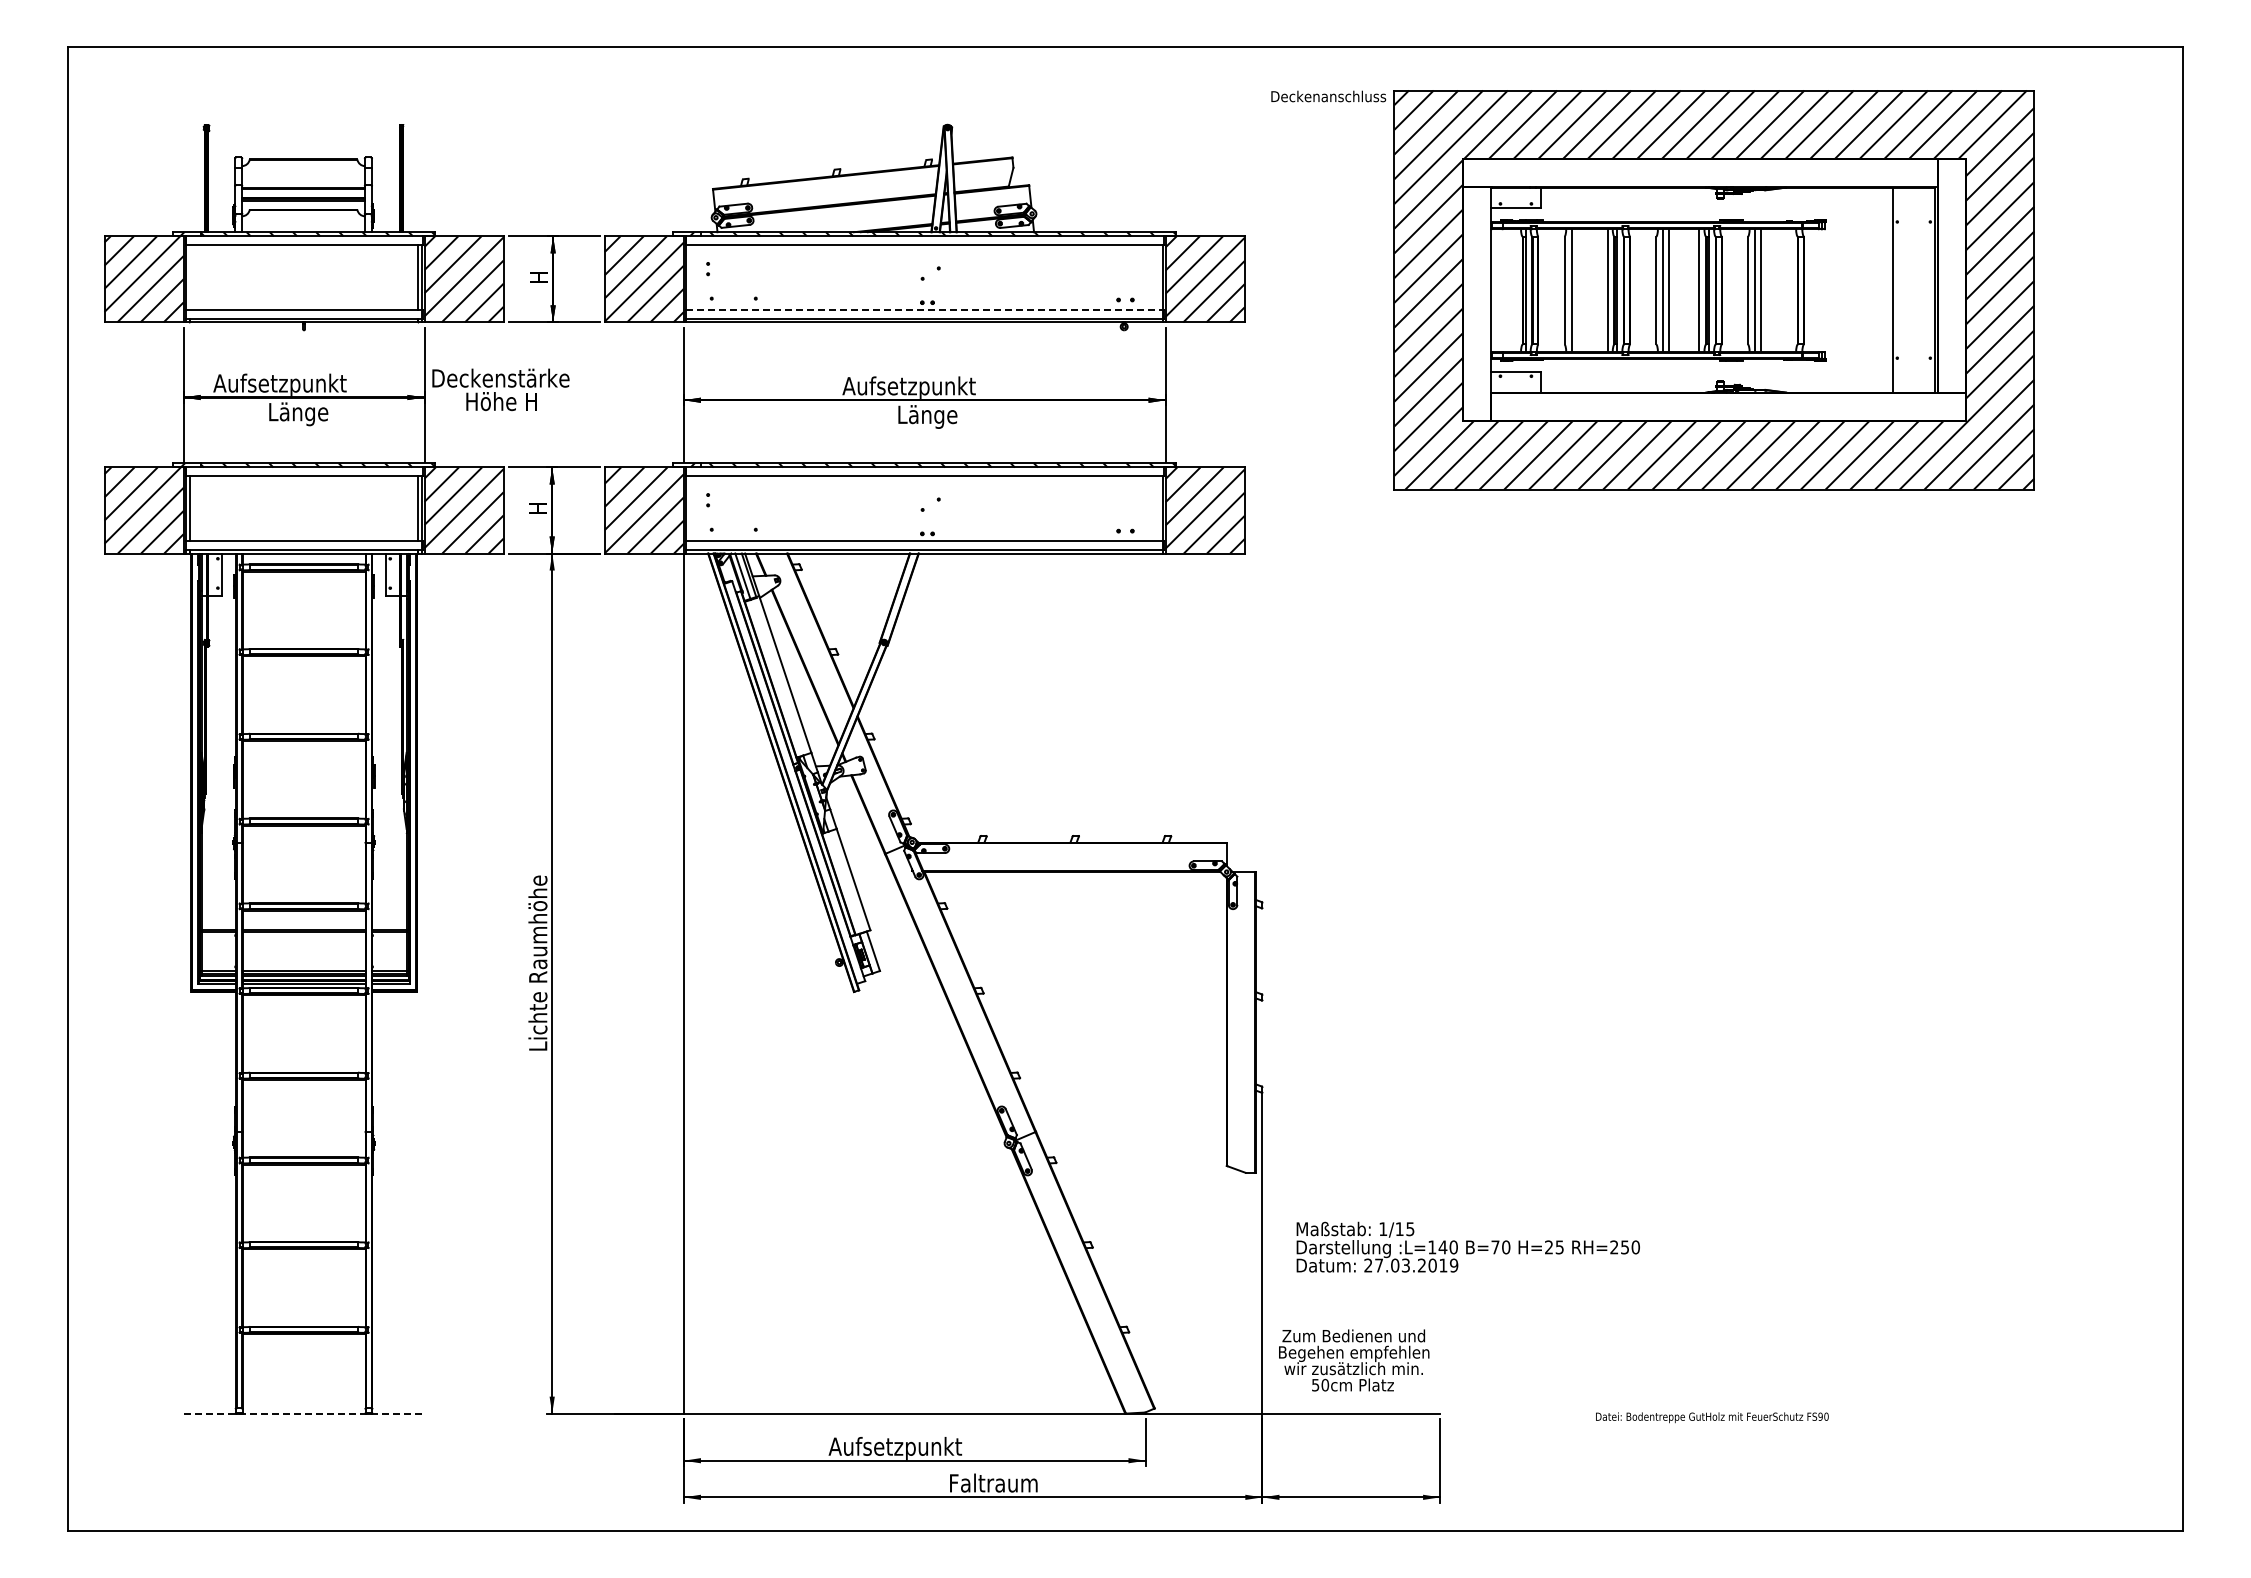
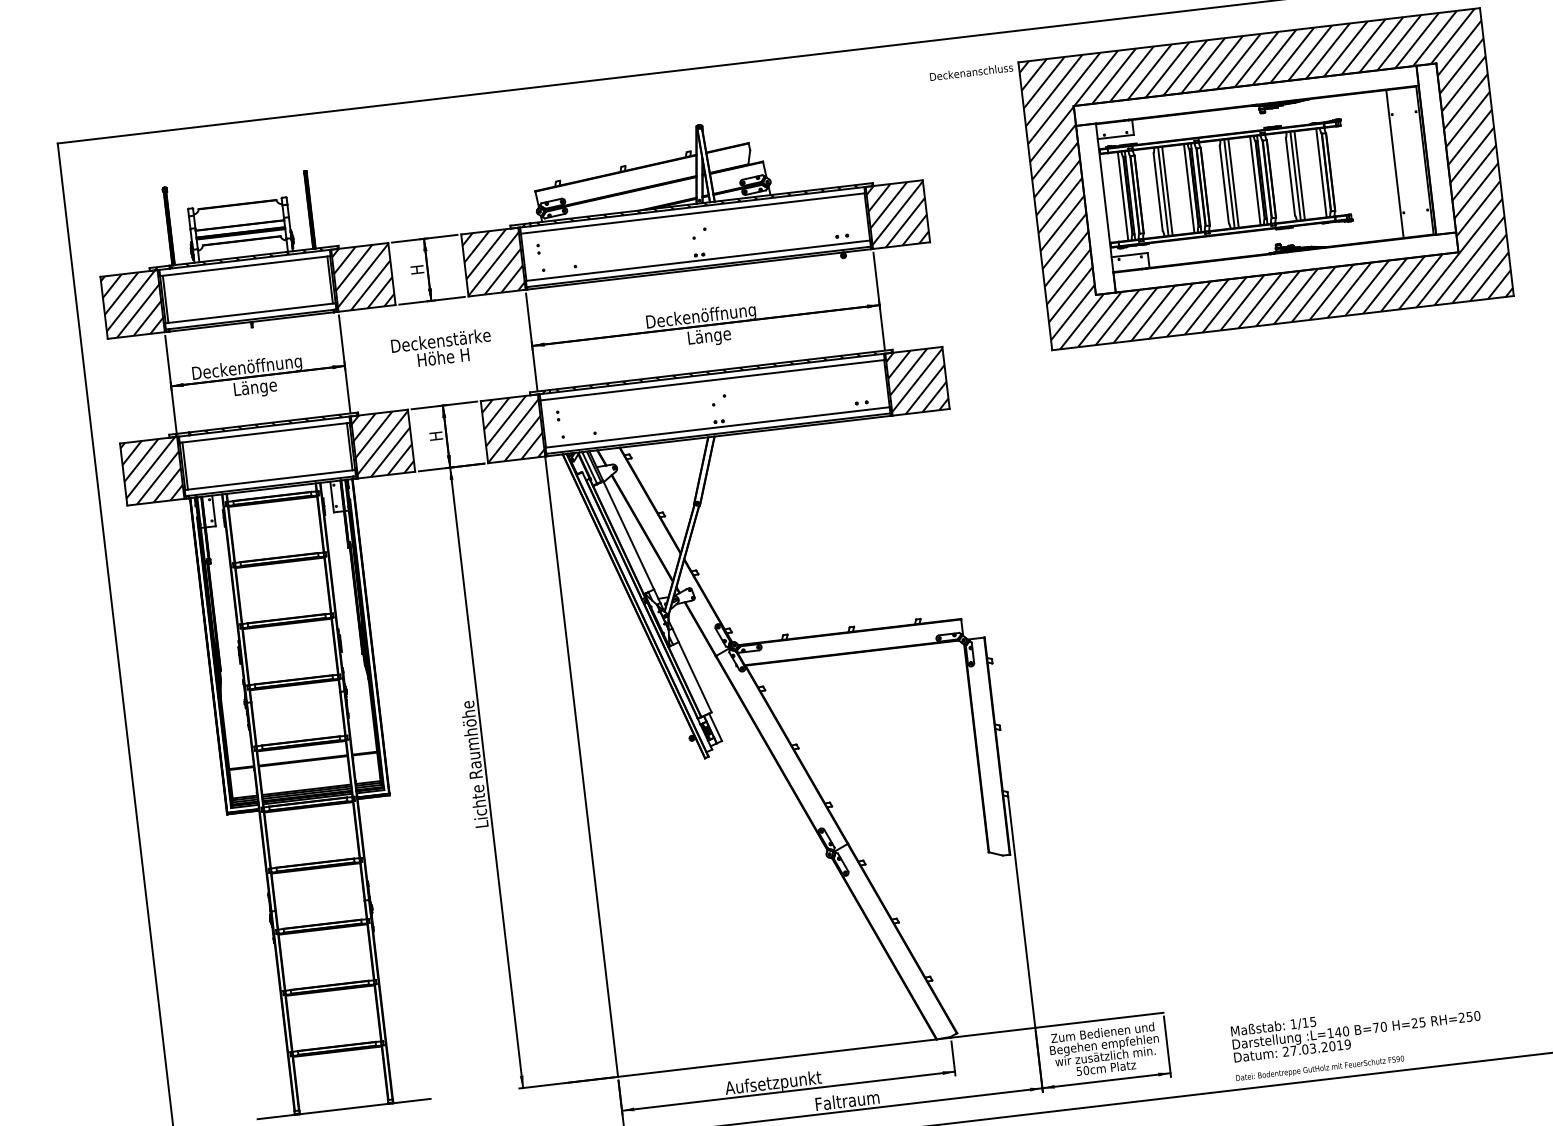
line: (190, 277) -> (165, 299), added
line: (1515, 290) -> (1122, 196), added
line: (1577, 290) -> (1167, 191), added
line: (1791, 290) -> (1321, 172), added
line: (924, 310) -> (698, 260), dashed -> solid
text: (289, 384) -> (246, 368), Aufsetzpunkt -> Deckenöffnung
text: (918, 387) -> (700, 316), Aufsetzpunkt -> Deckenöffnung
text: (500, 389) -> (441, 348), moved
text: (1467, 1246) -> (1355, 1029), moved
text: (1354, 1360) -> (1105, 1050), moved
line: (304, 1413) -> (344, 1108), dashed -> solid
text: (1712, 1417) -> (1320, 1068), moved

